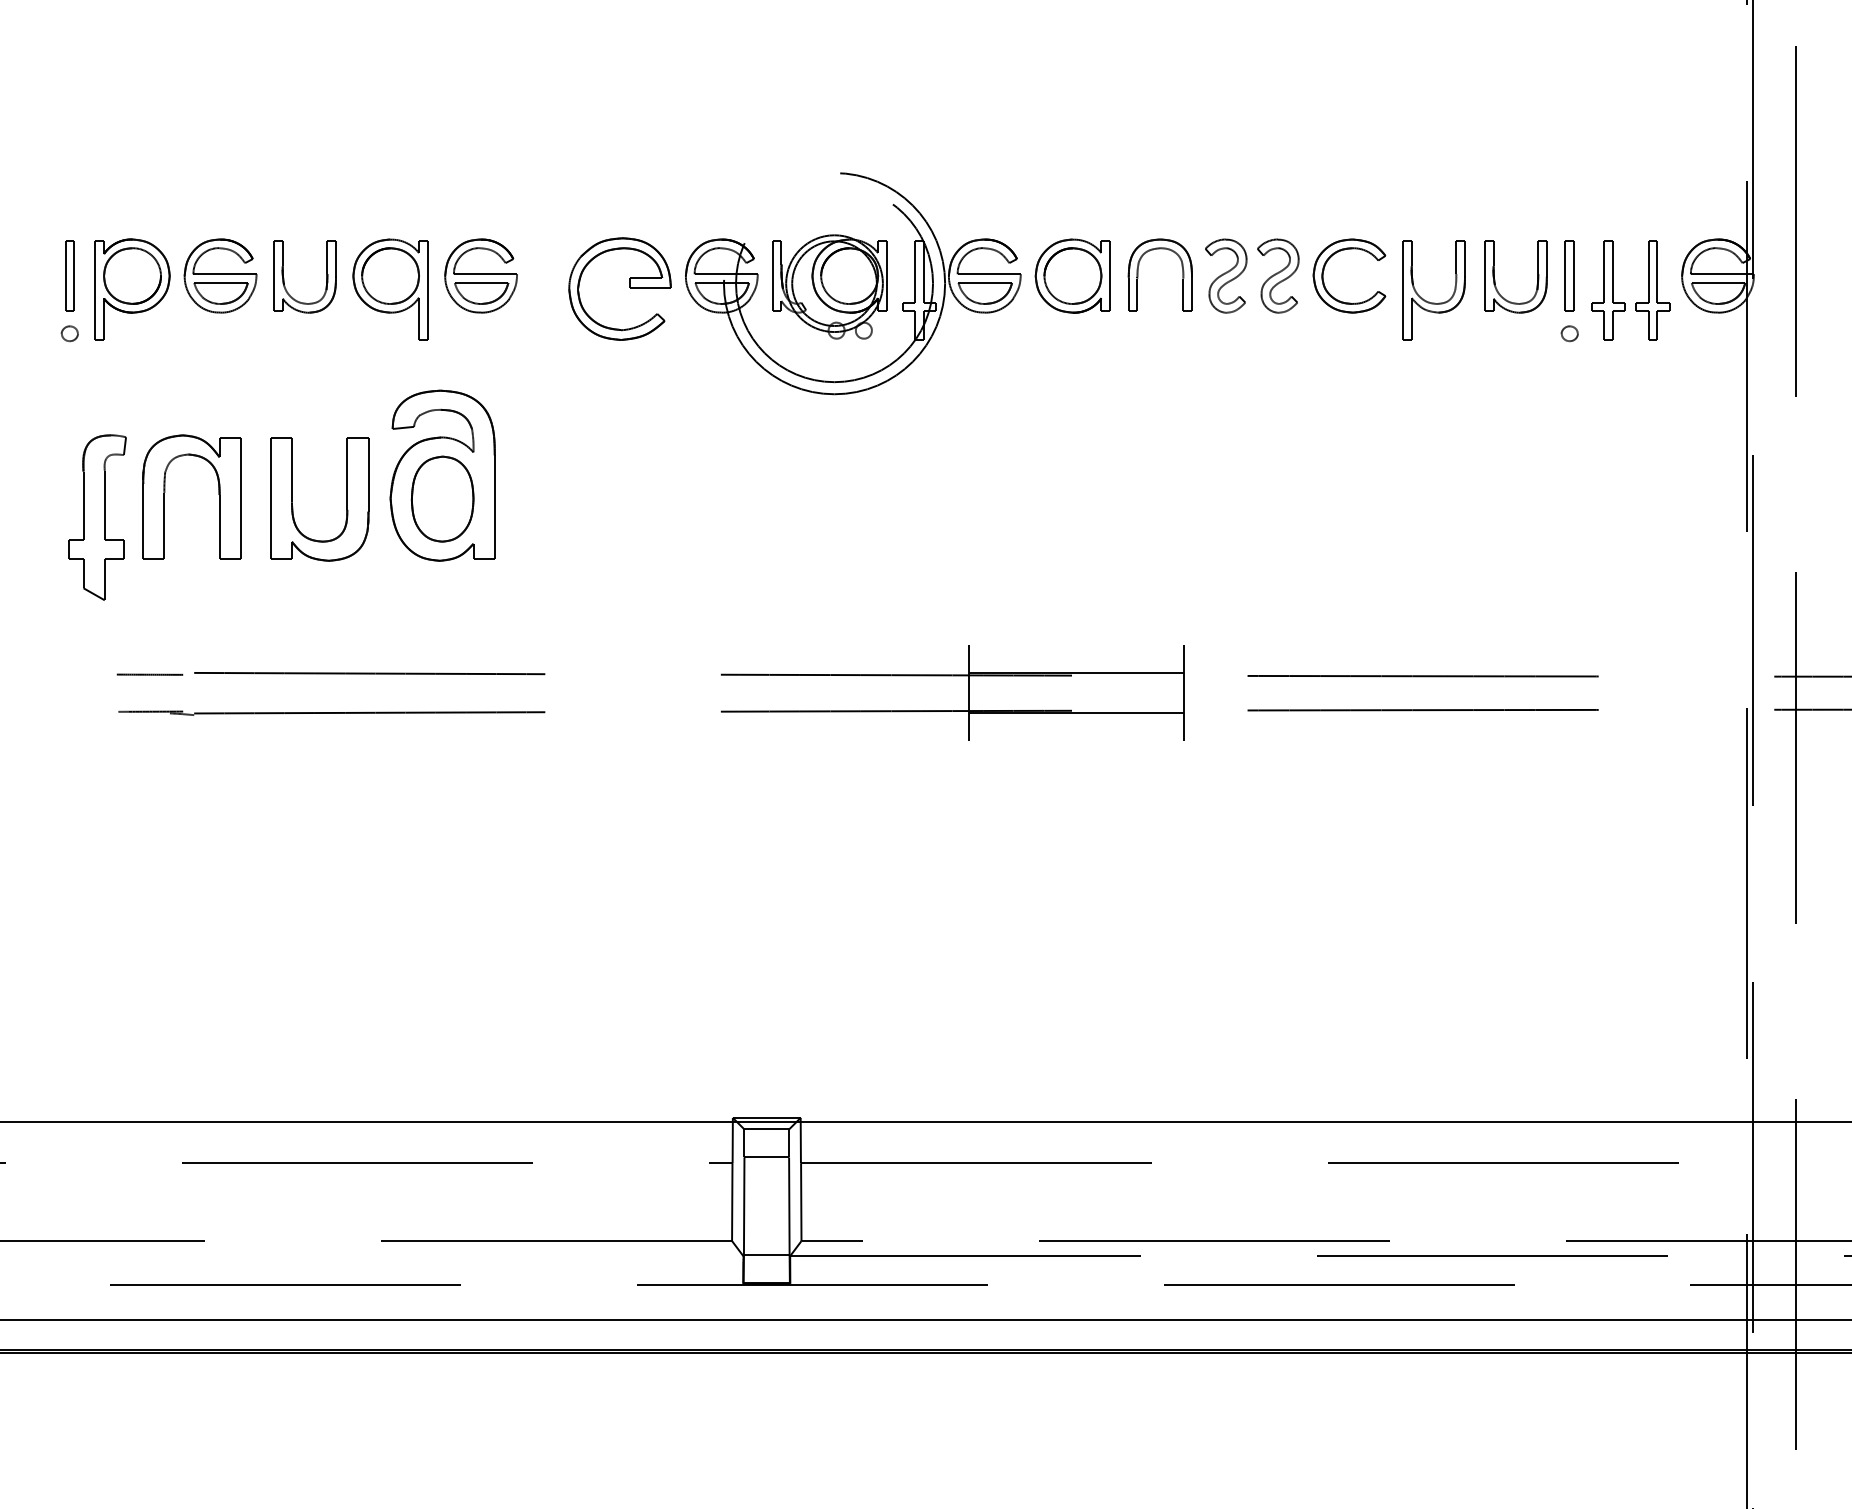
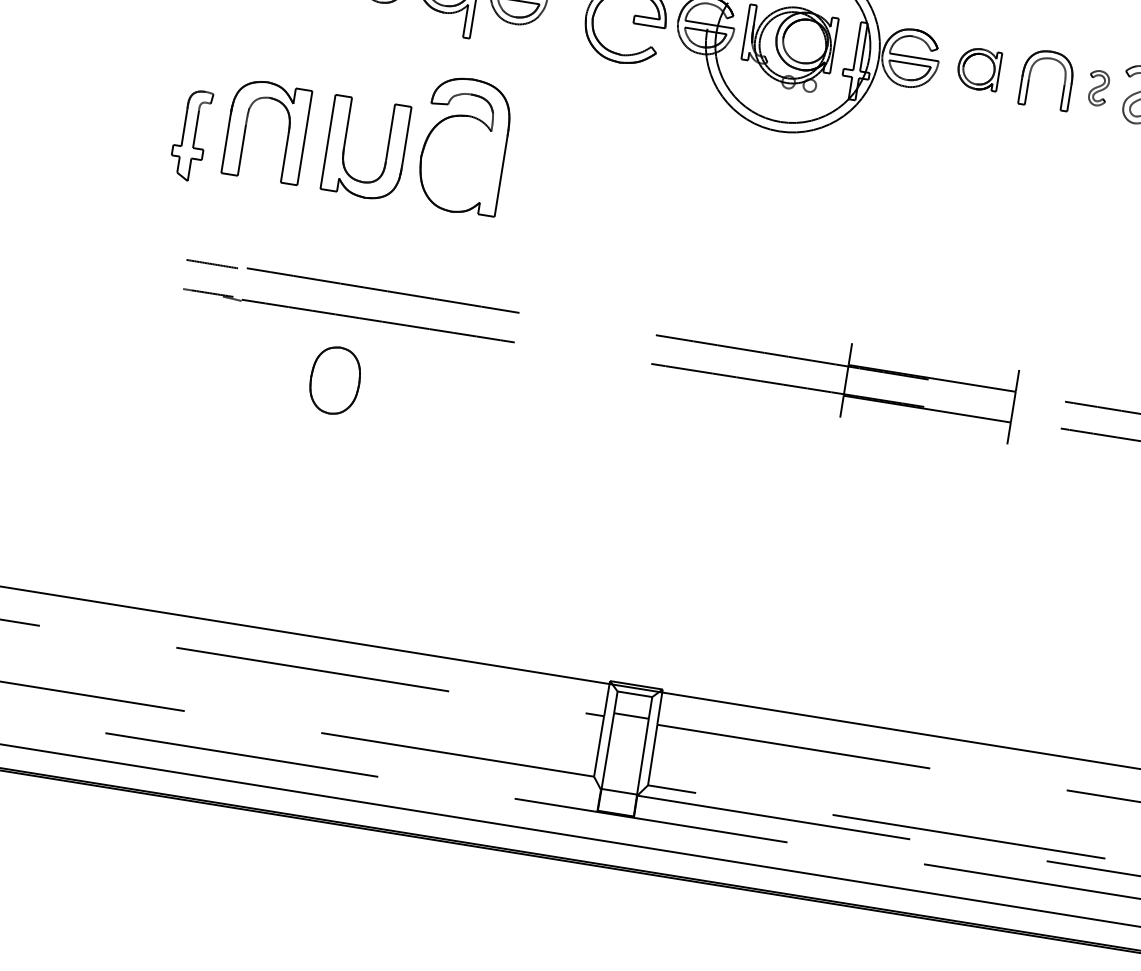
part: (1072, 275) -> (978, 68), size x0.7
part: (1226, 275) -> (1098, 87), size x0.6
part: (442, 498) -> (335, 380), moved
part: (97, 517) -> (191, 135), size x0.7

